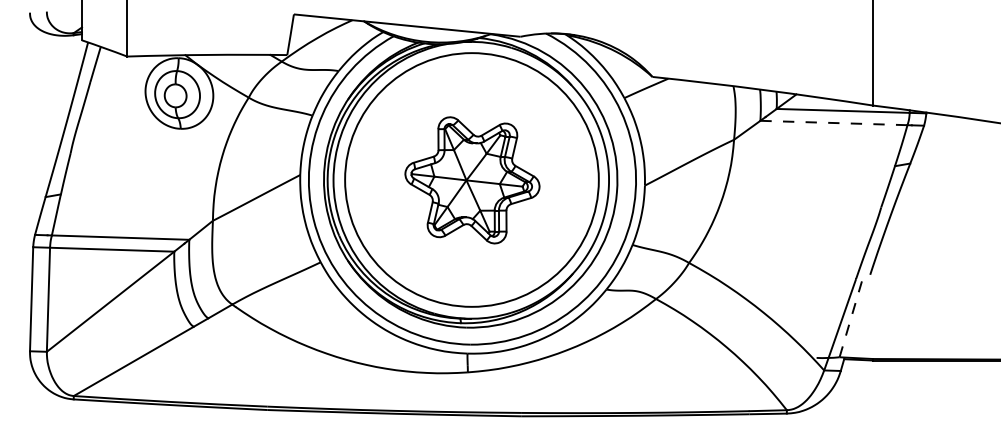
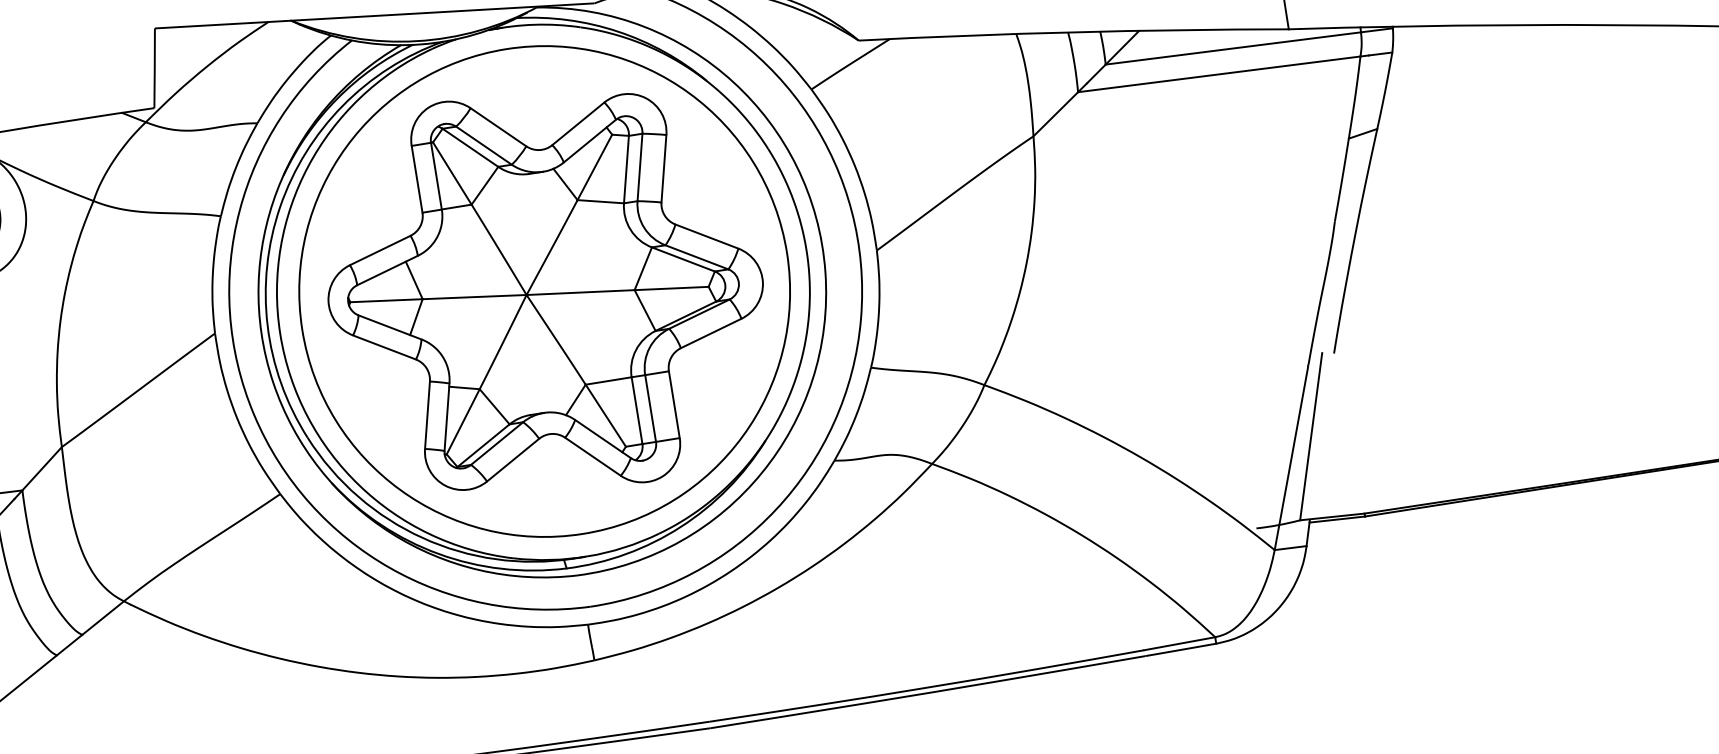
line: (833, 123) -> (1218, 75), dashed -> solid
part: (472, 180) -> (545, 292), size x1.67
line: (851, 315) -> (1310, 436), dashed -> solid

